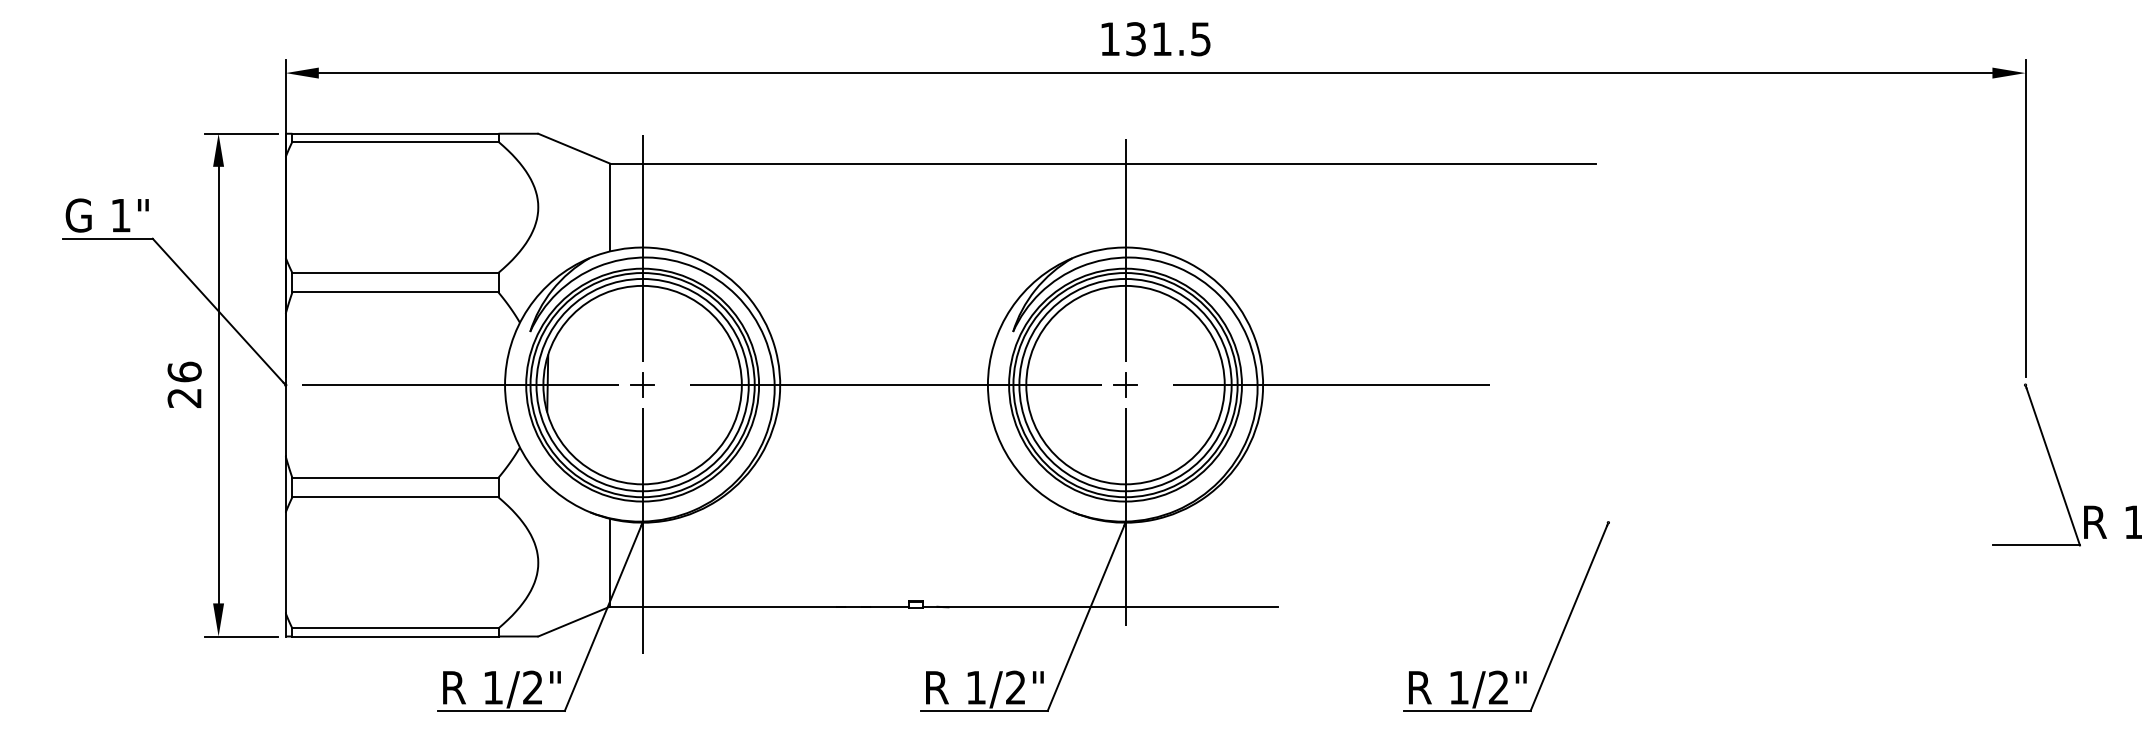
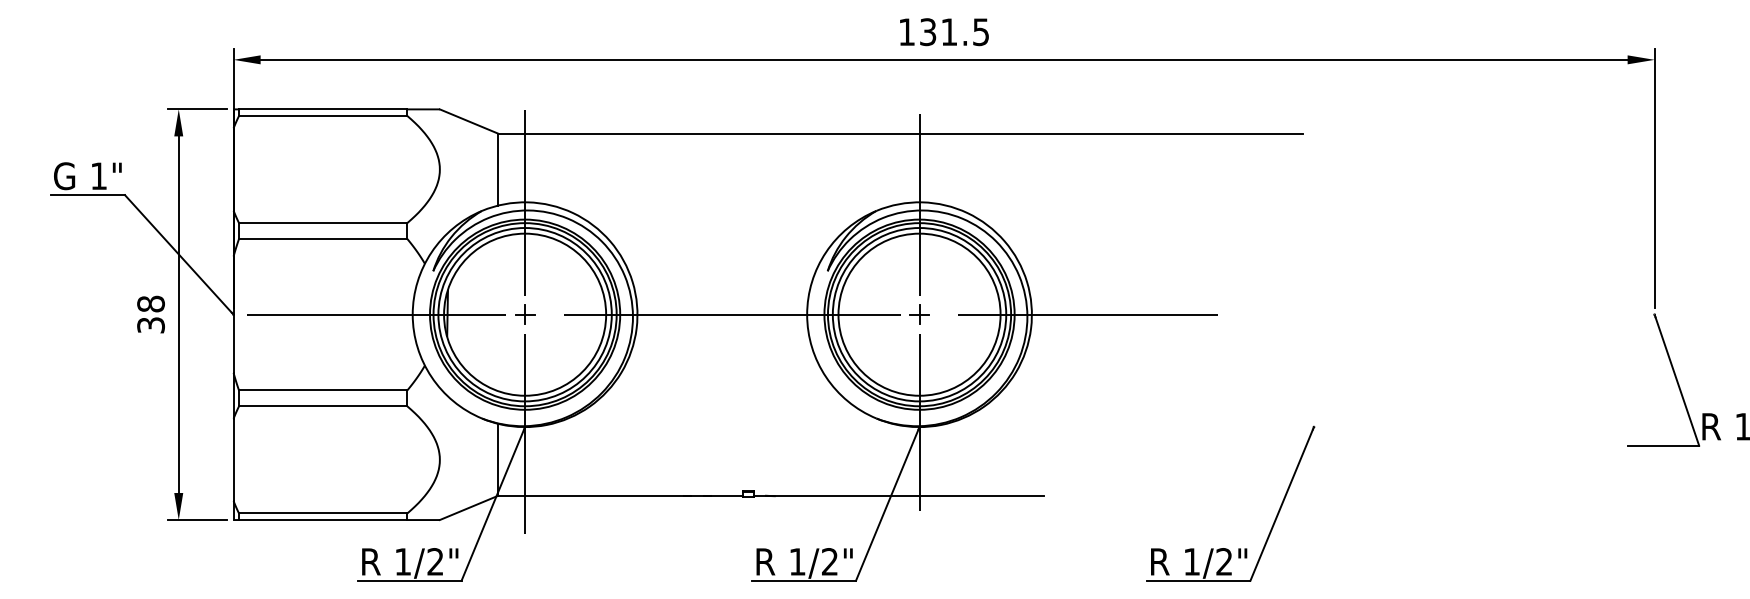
text: (184, 384) -> (150, 314), 26 -> 38

